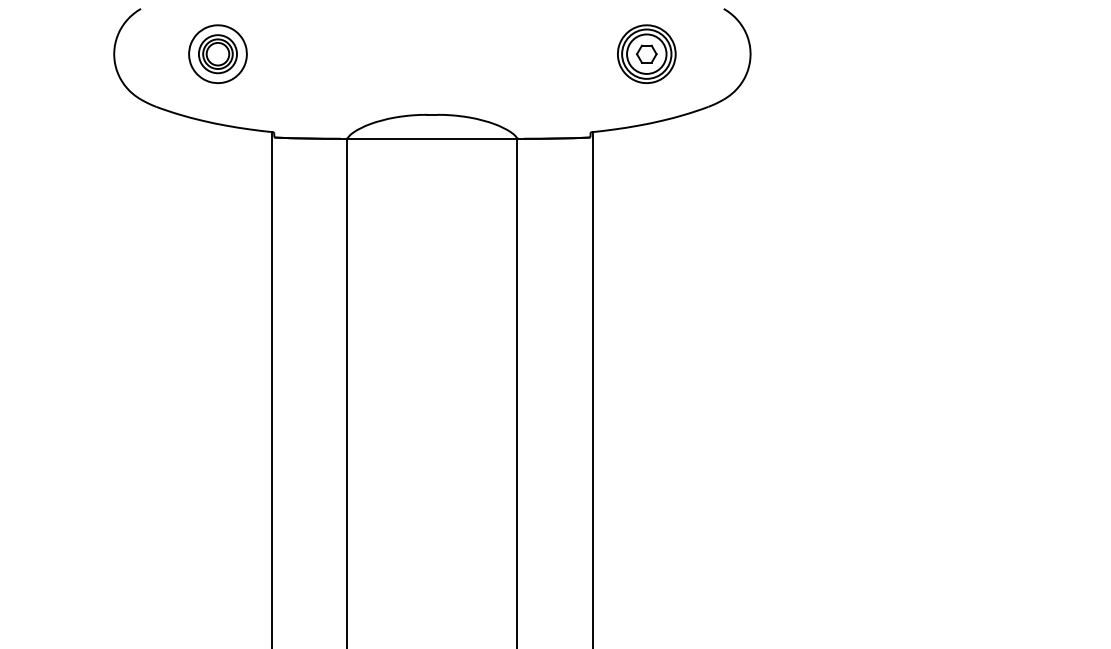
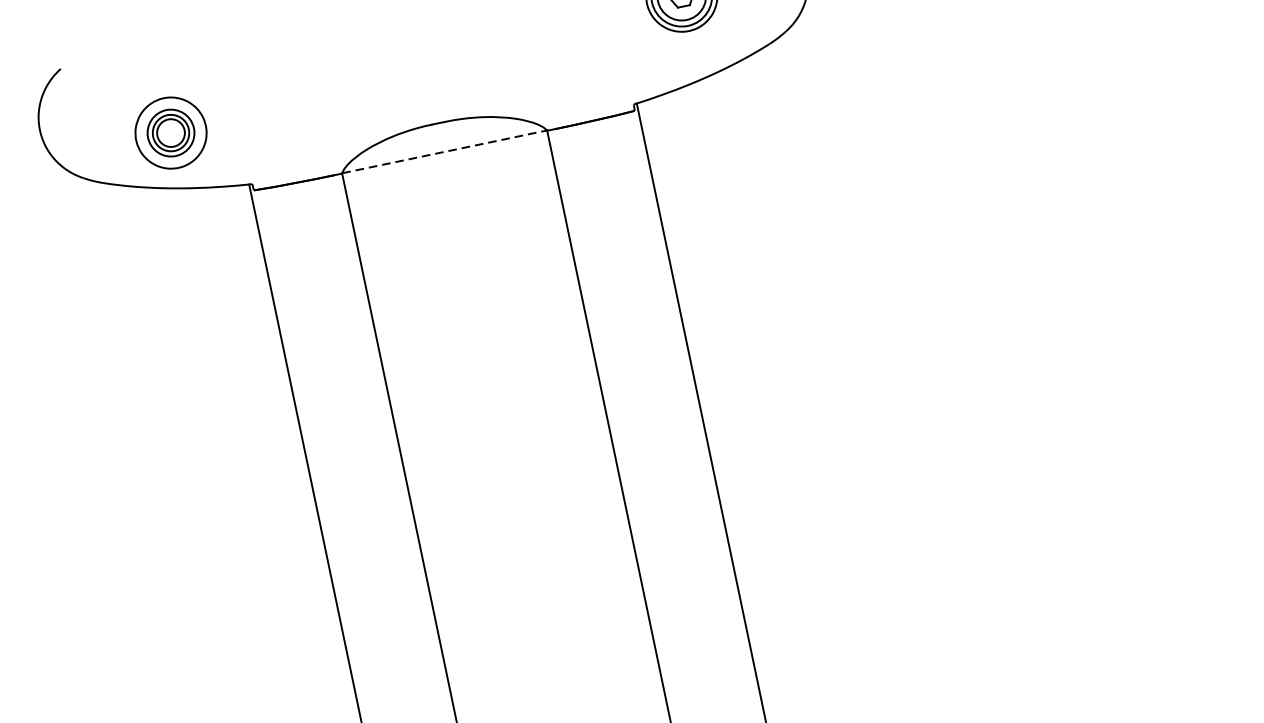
part: (217, 53) -> (170, 132), moved
line: (432, 138) -> (444, 151), solid -> dashed

